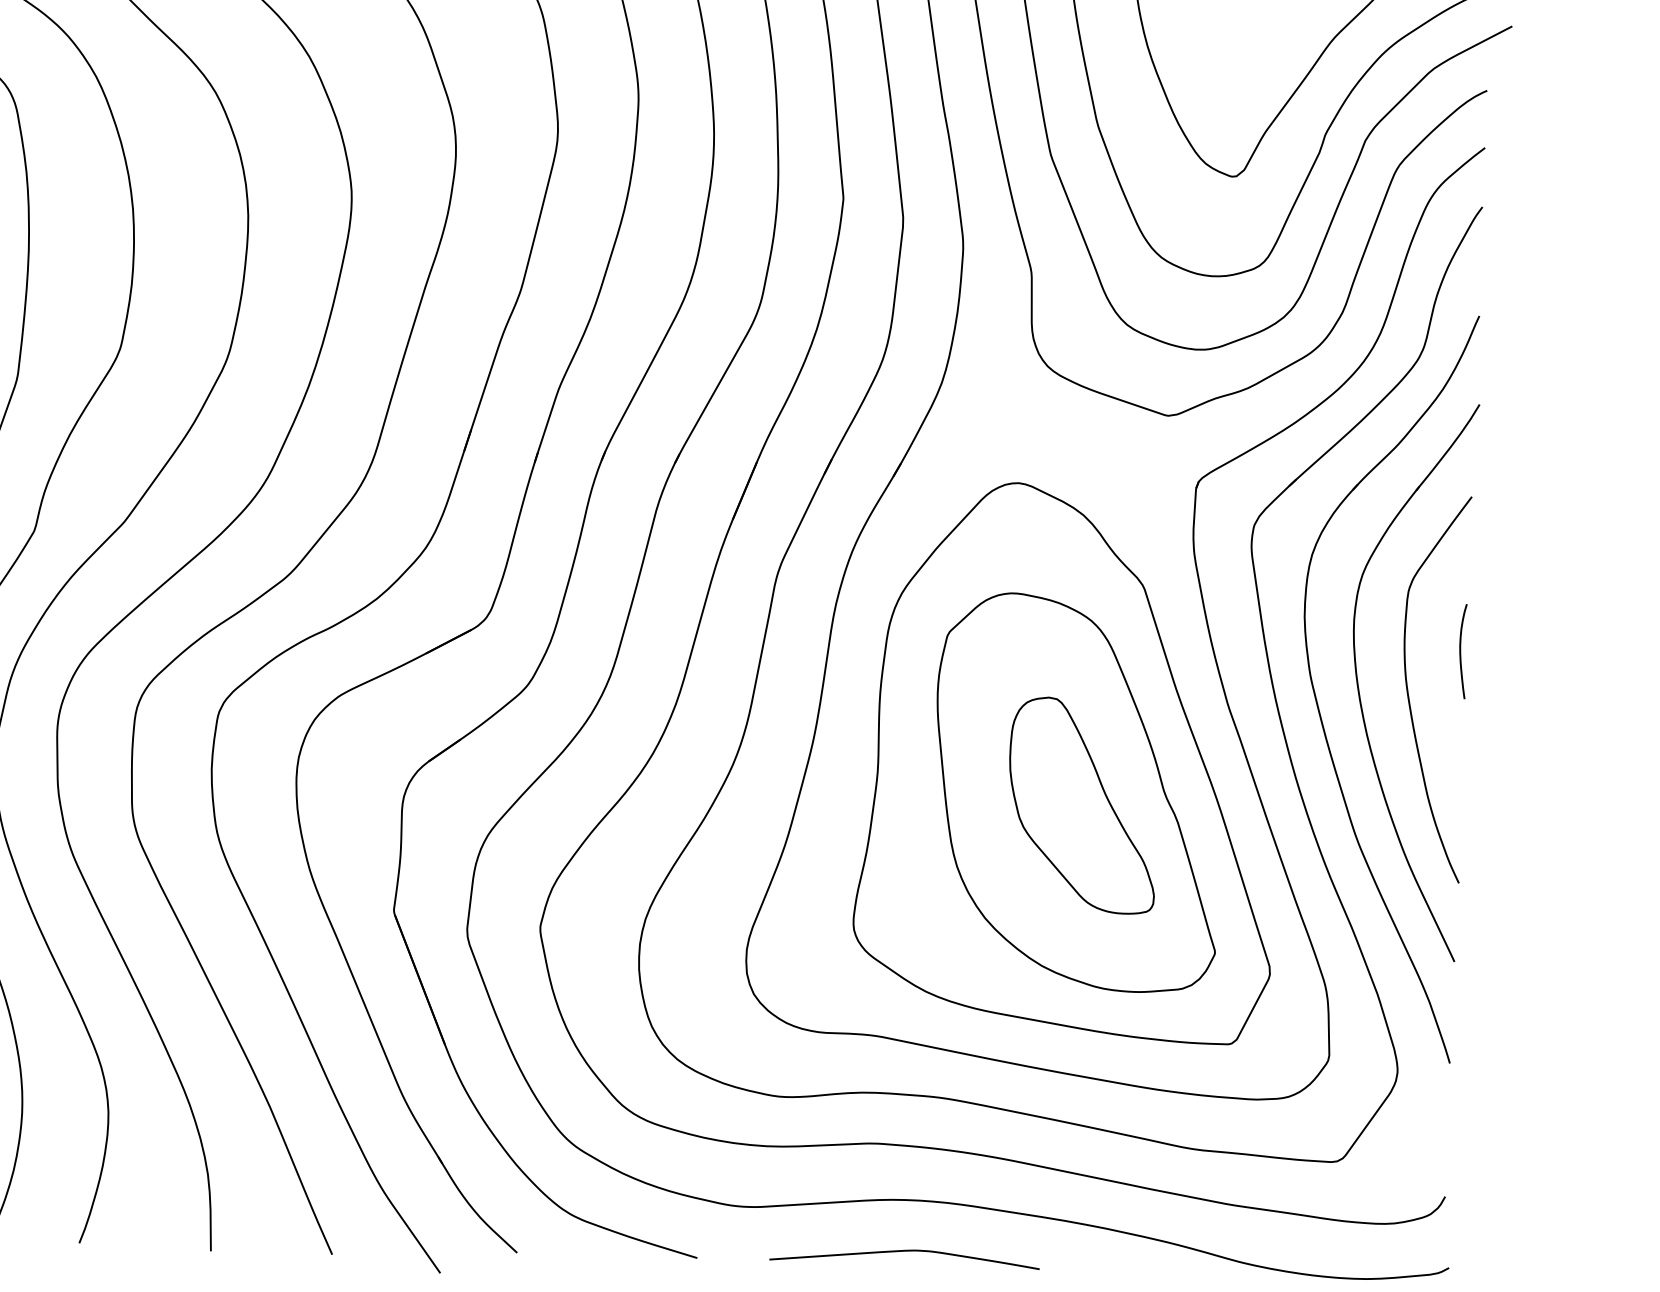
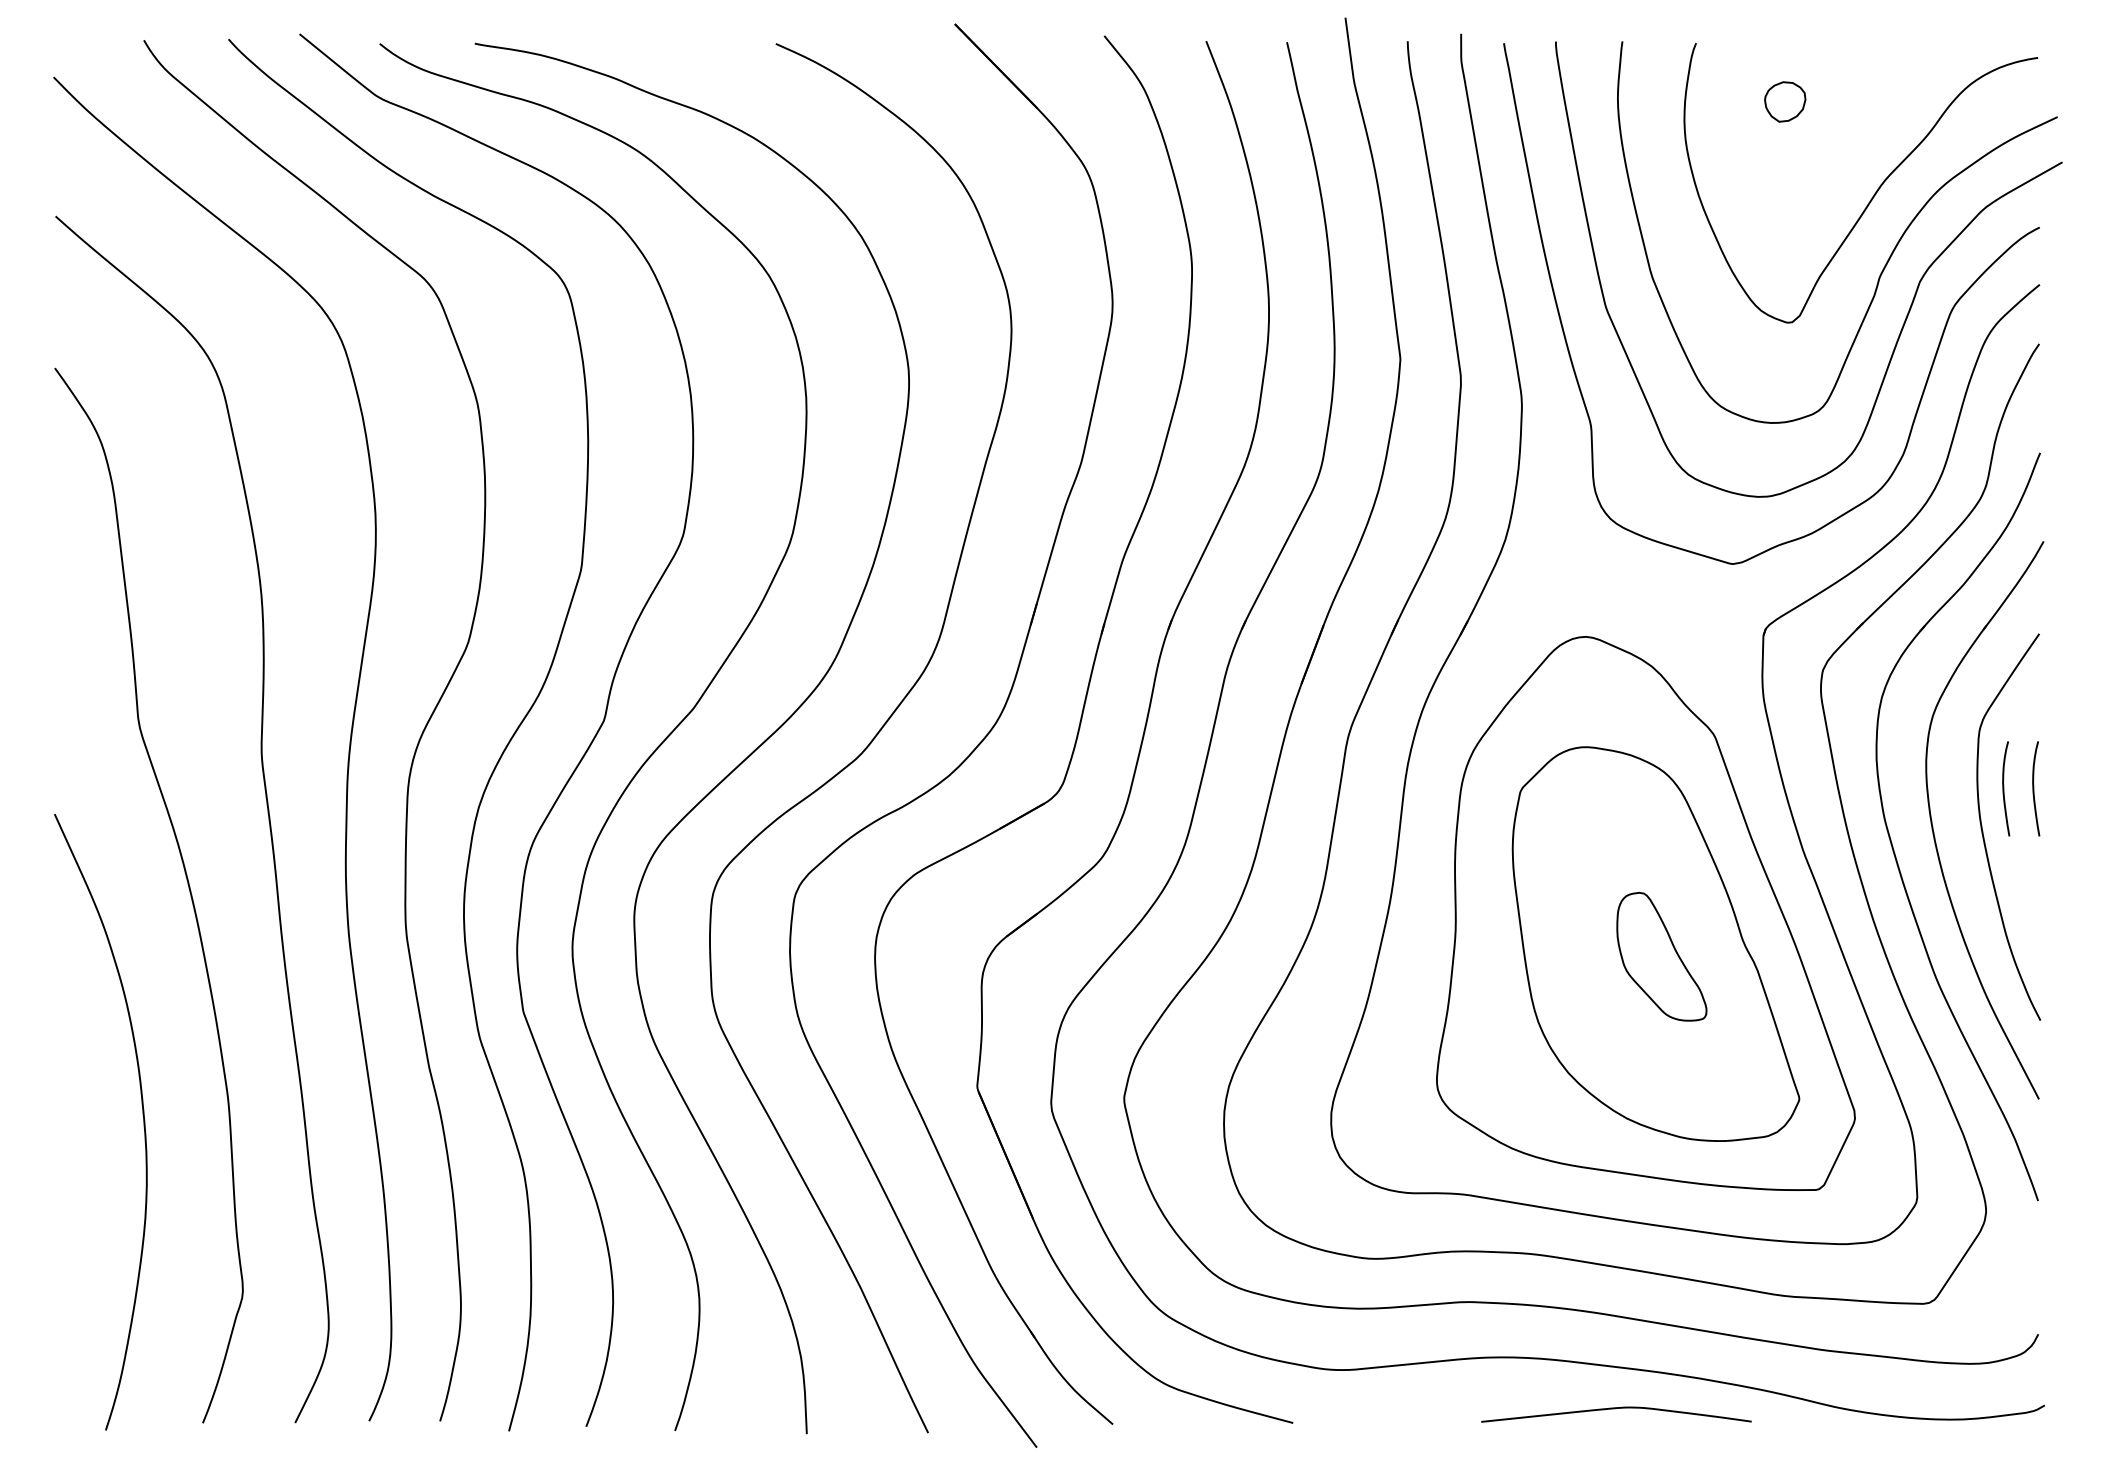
curve: (1431, 650) -> (2004, 788), added
part: (1082, 805) -> (1661, 956), size x0.6
curve: (903, 1252) -> (1615, 1409), moved

